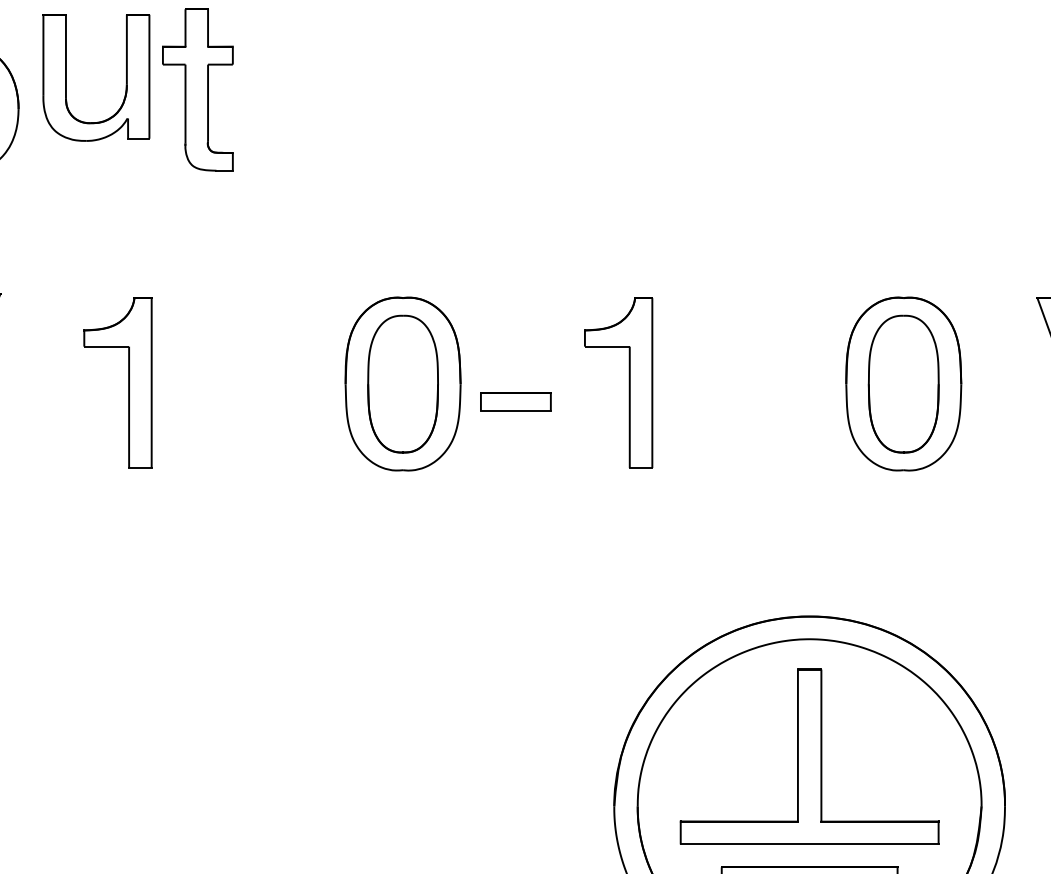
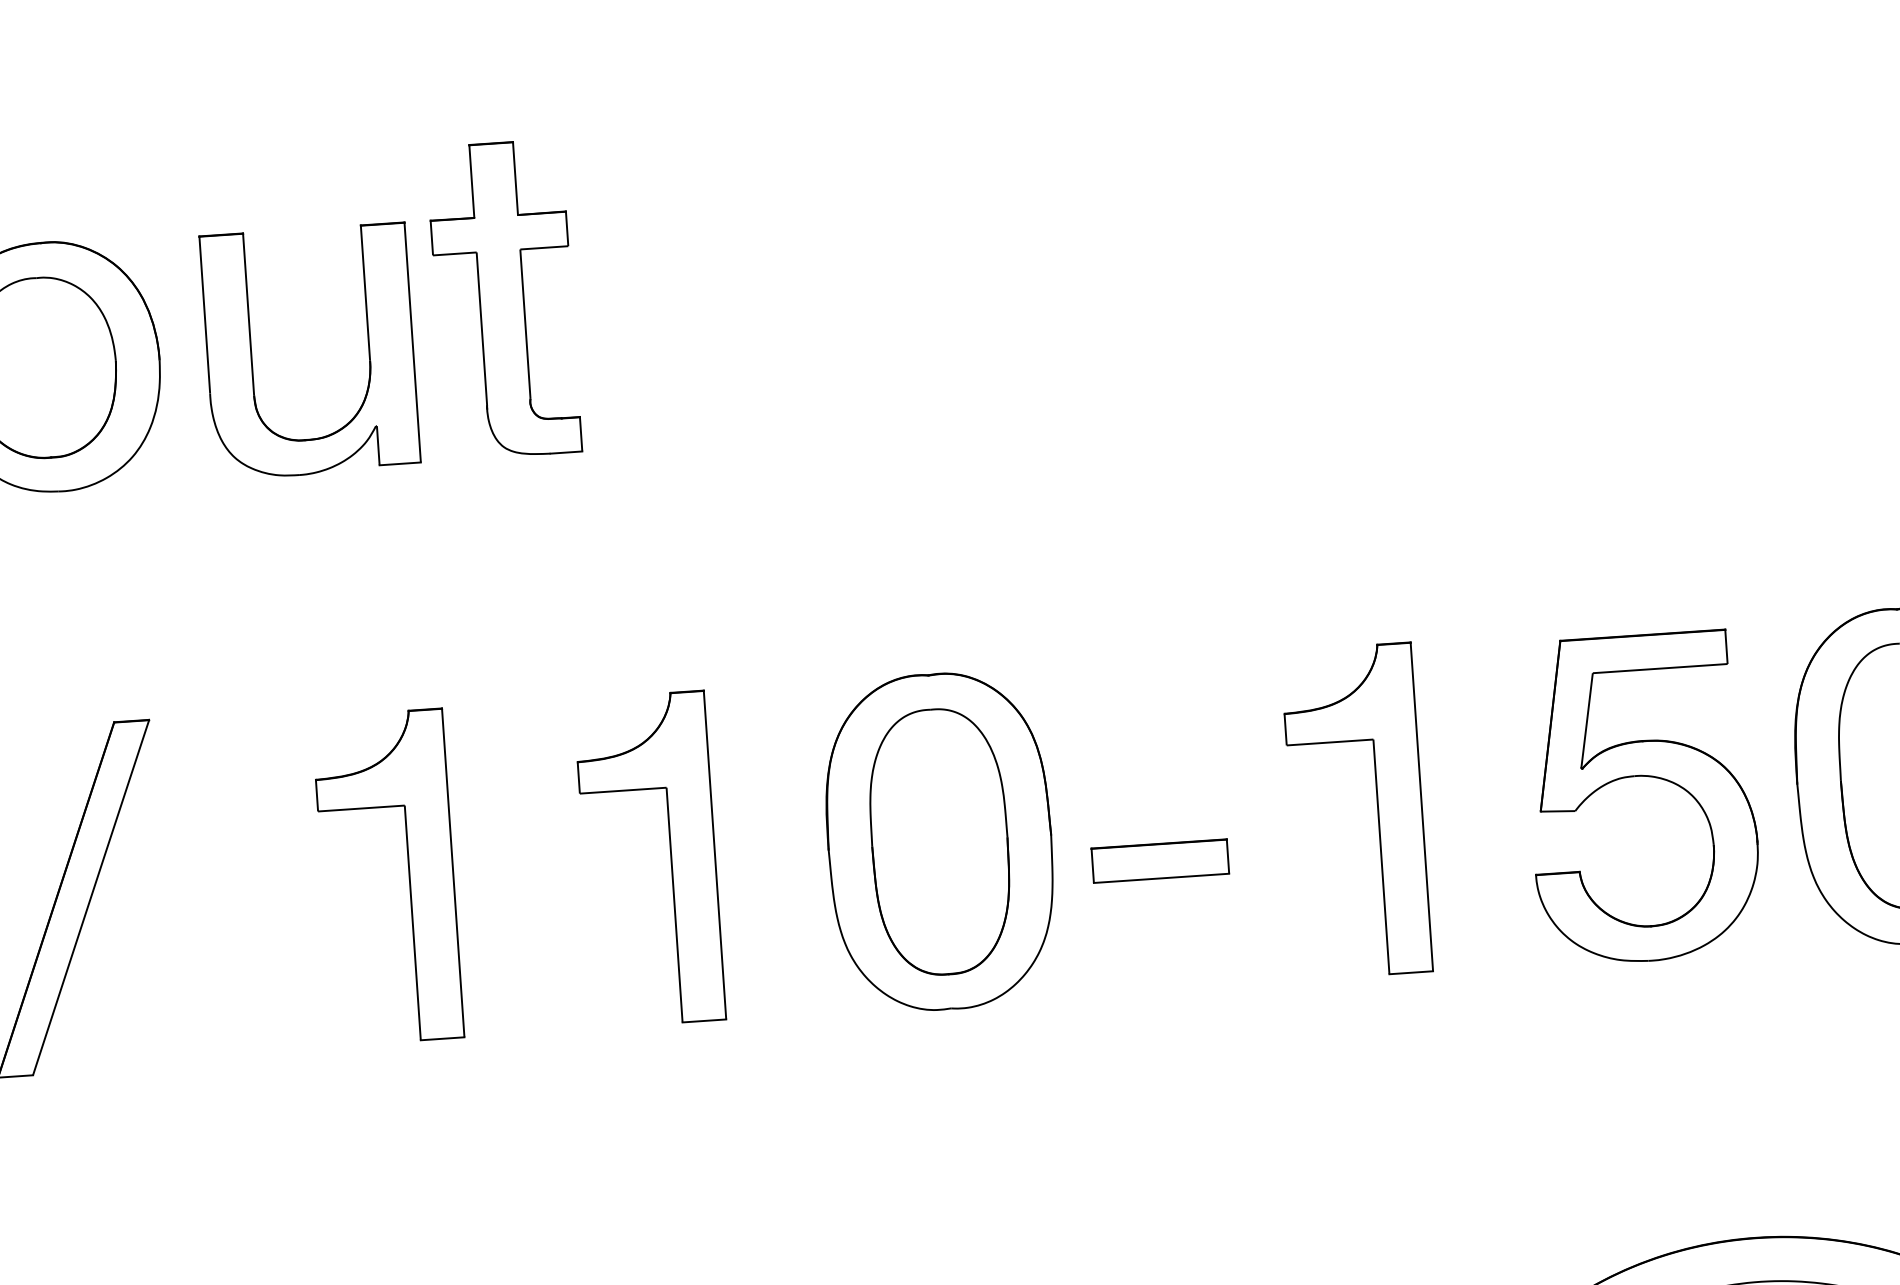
part: (125, 84) -> (367, 360), moved
part: (765, 375) -> (1639, 777), added
part: (263, 382) -> (669, 857), added

